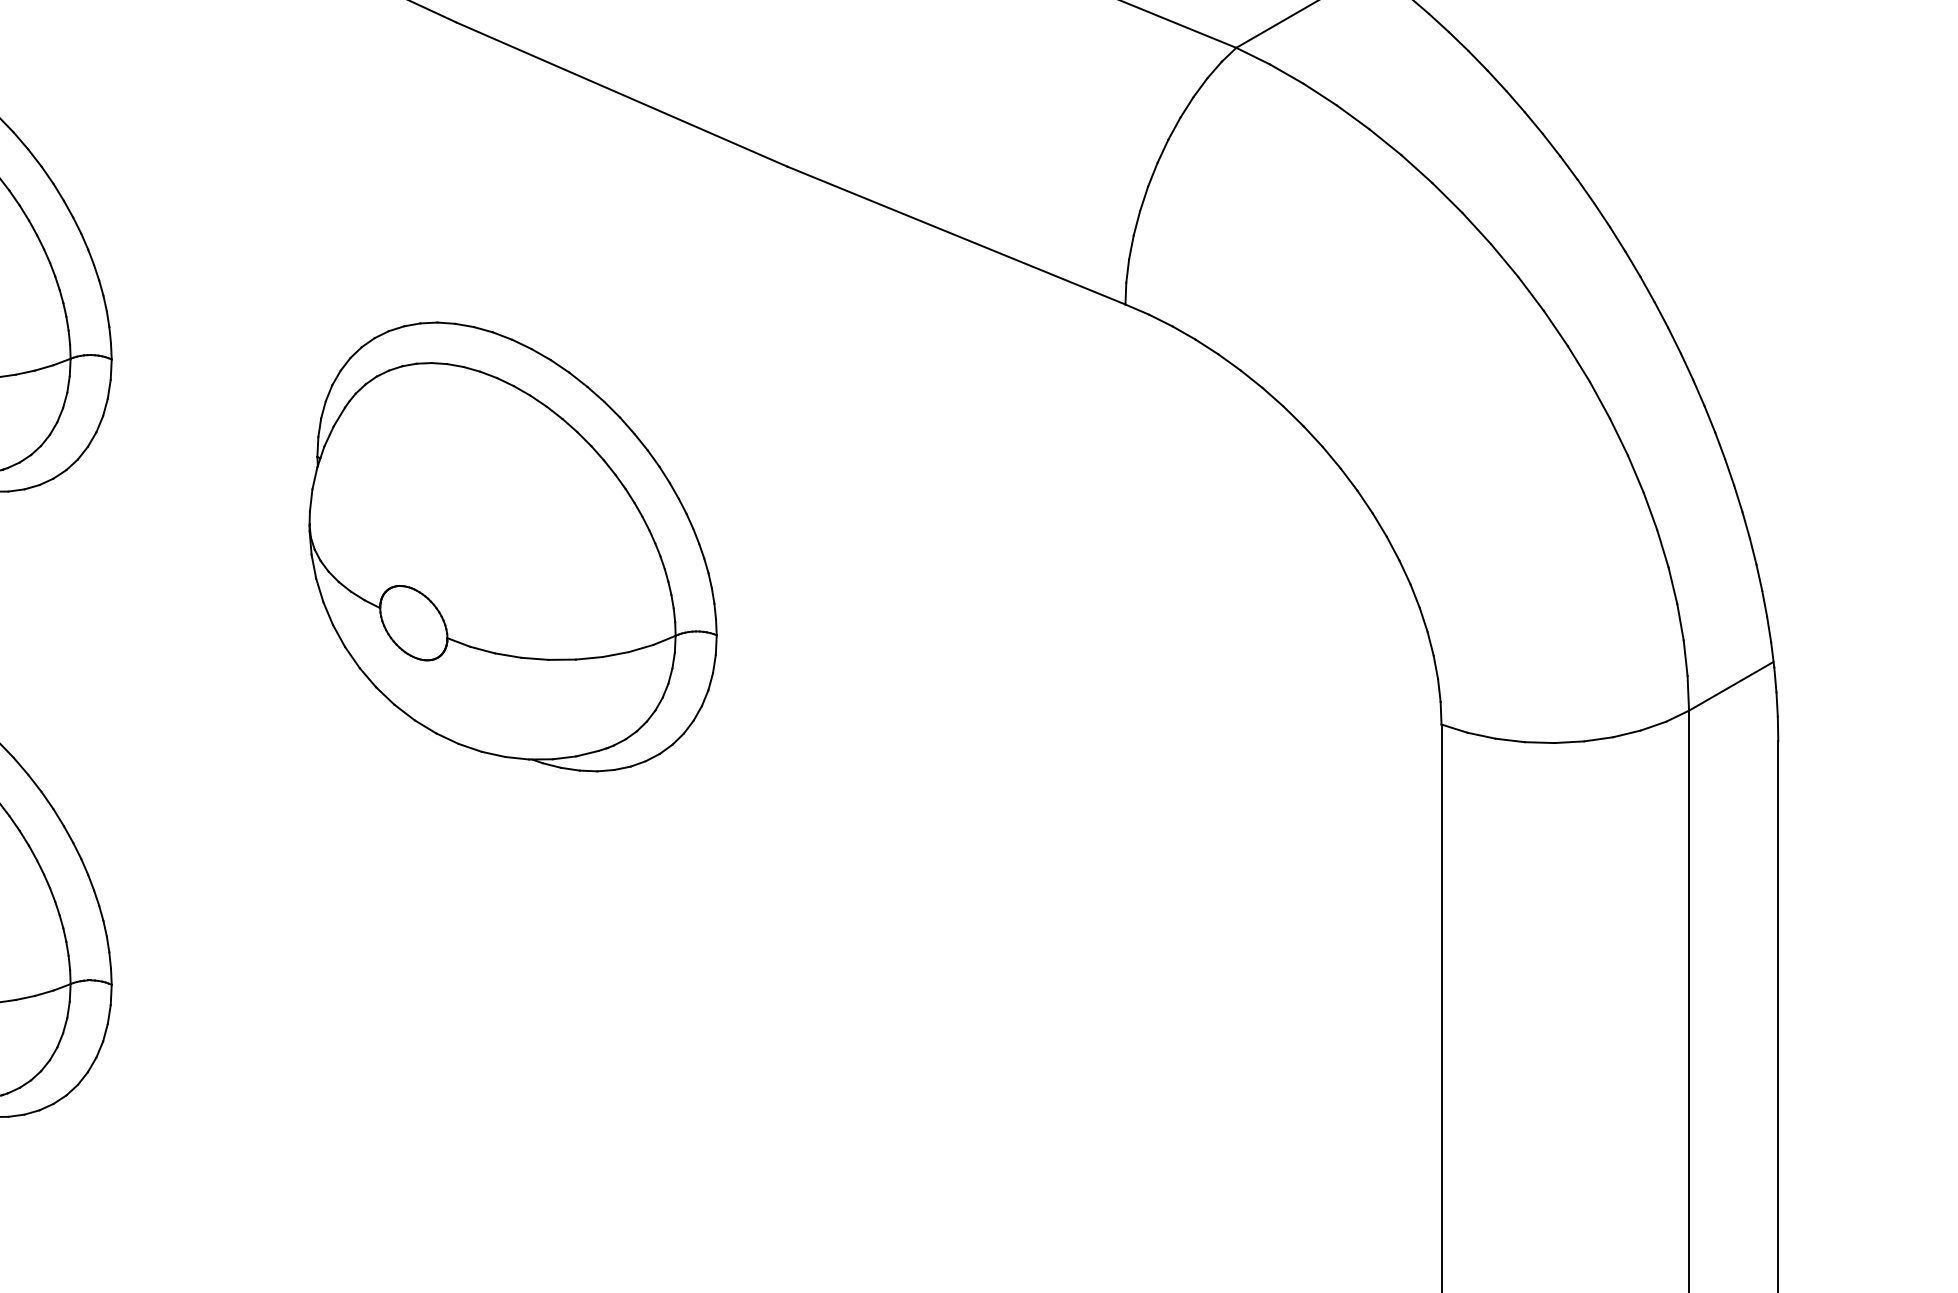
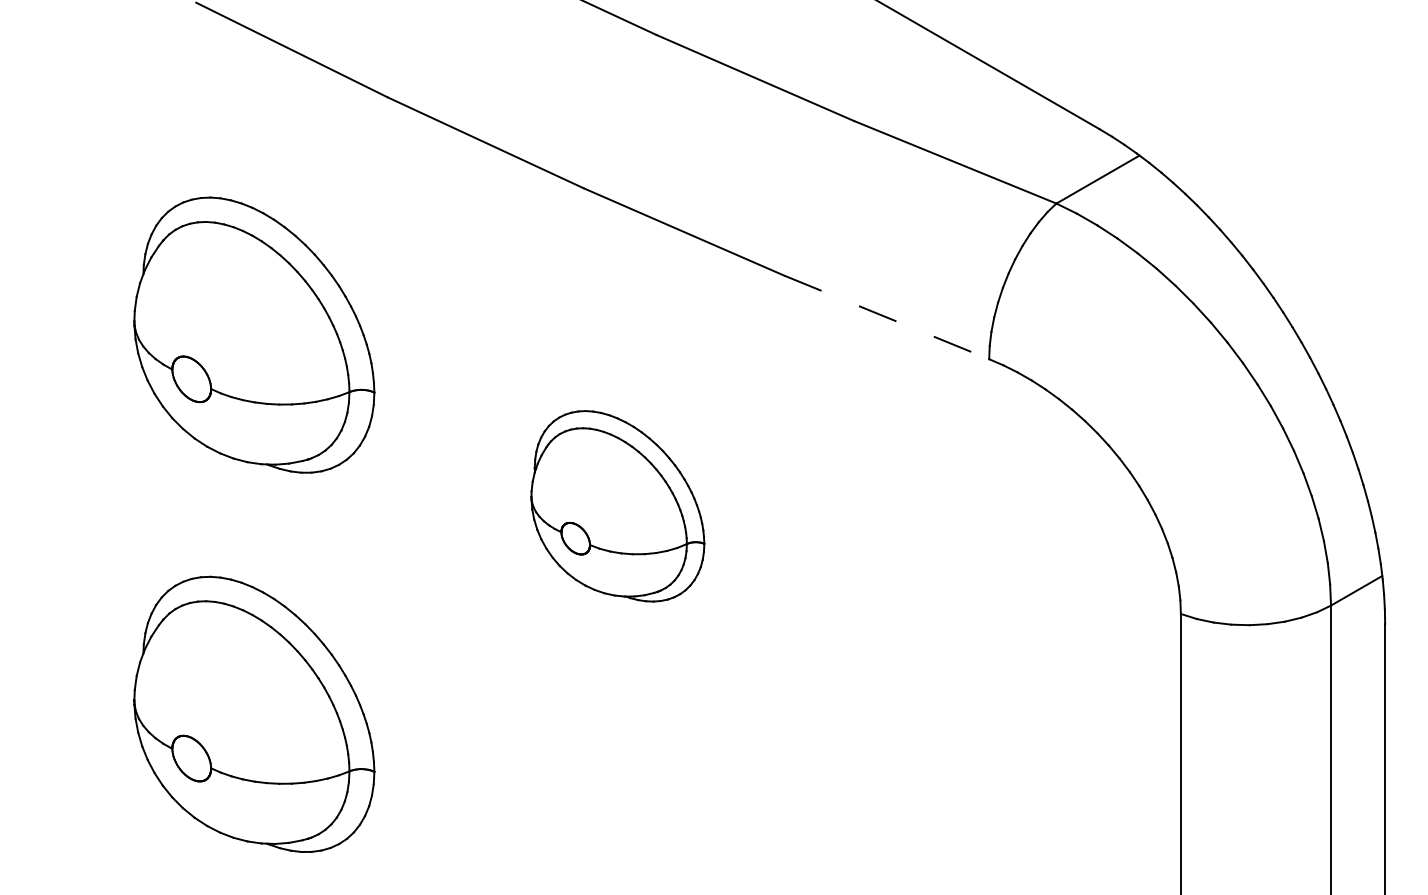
line: (956, 235) -> (886, 317), solid -> dashed
part: (512, 547) -> (617, 506), size x0.7

